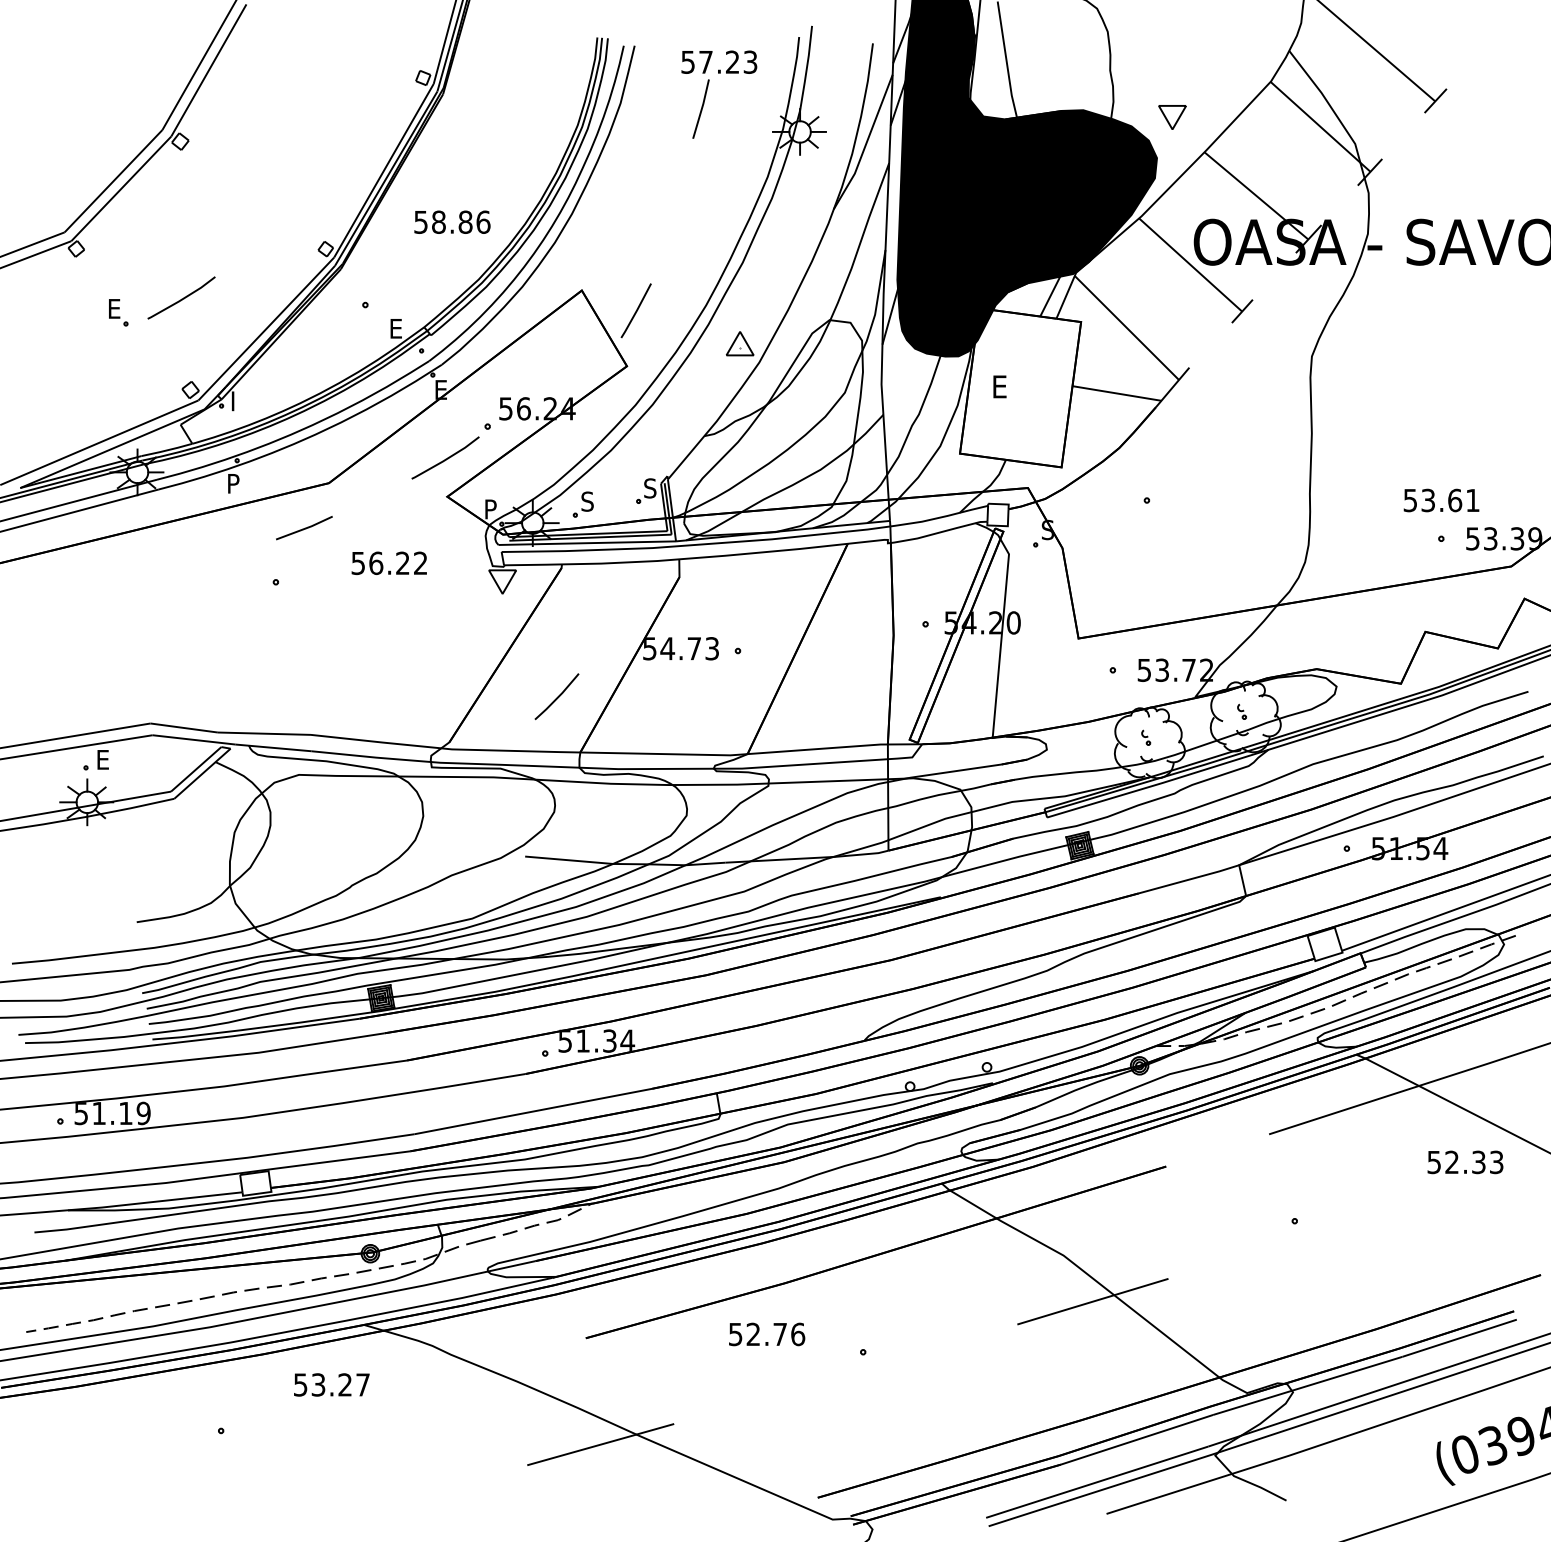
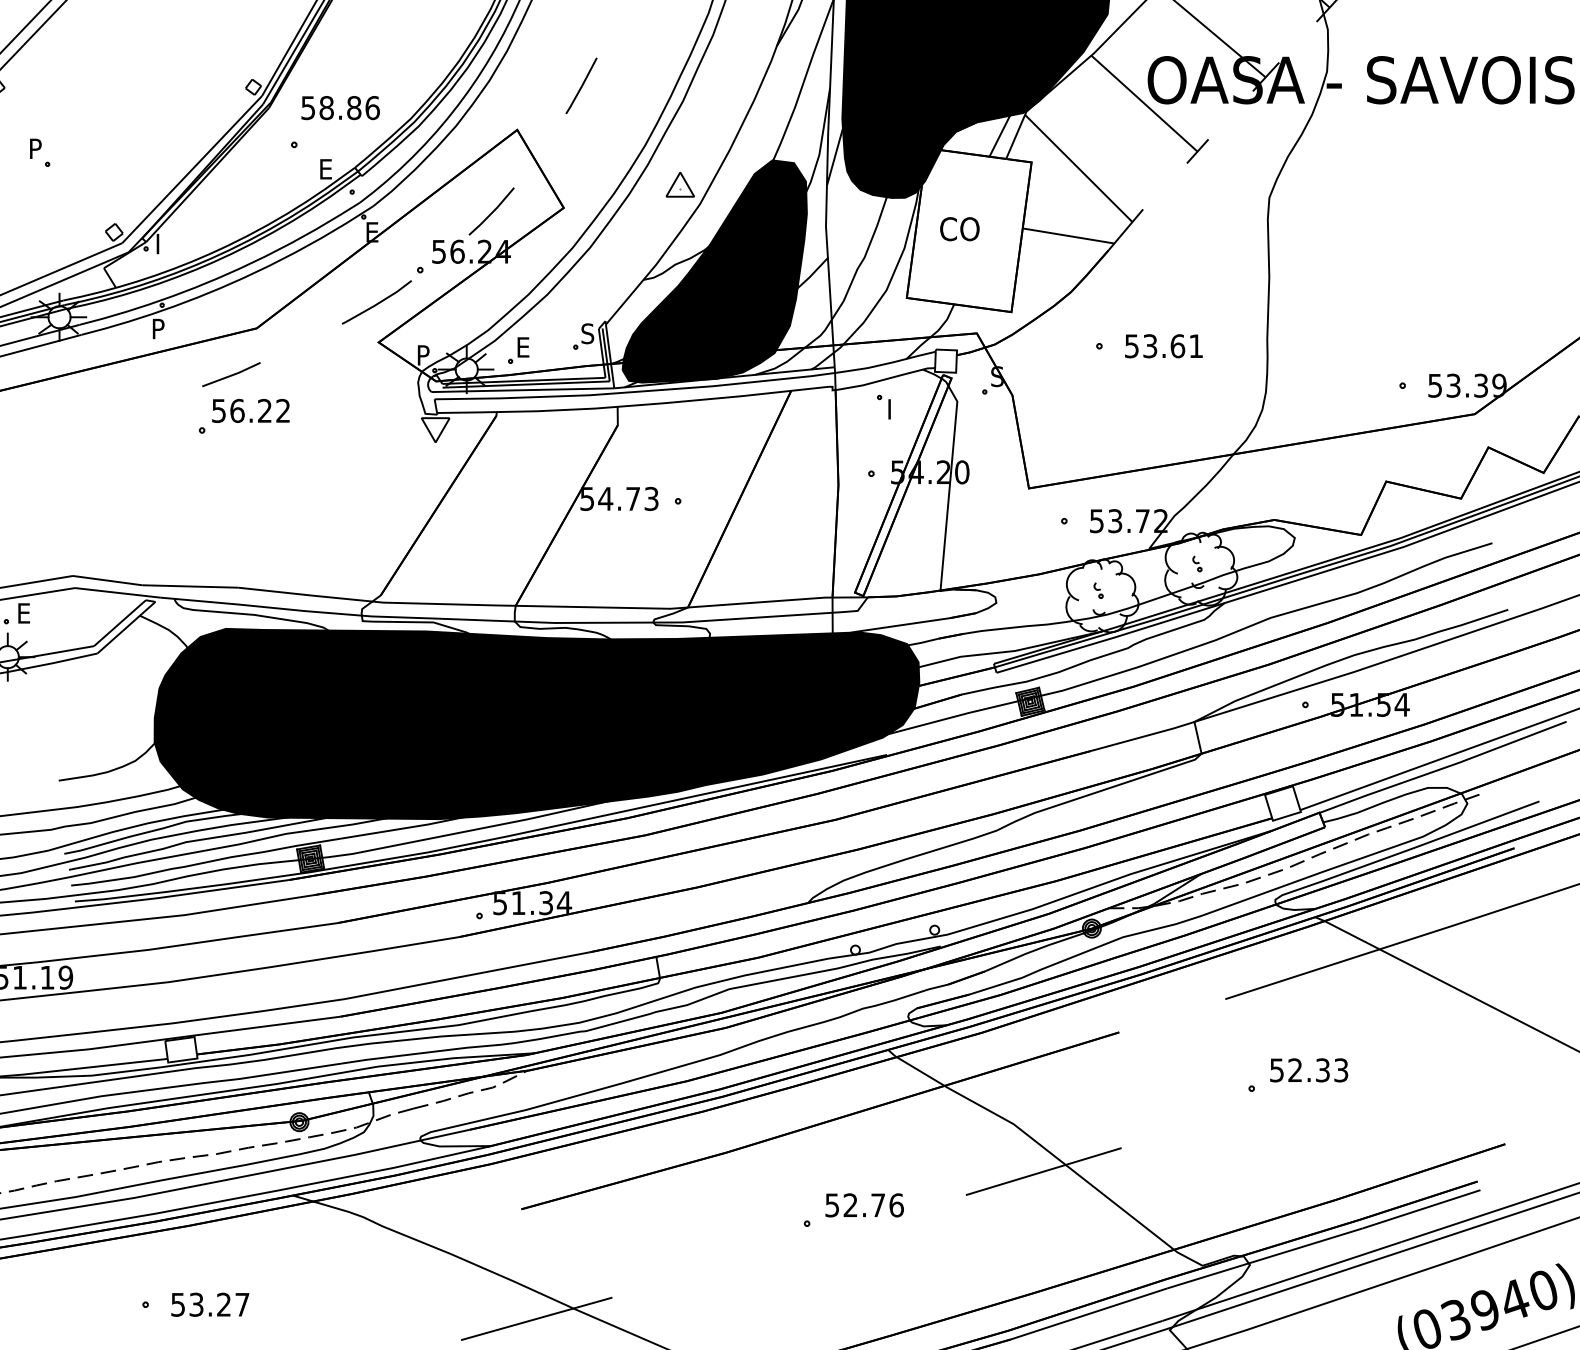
text: (452, 221) -> (340, 107), moved
line: (181, 298) -> (104, 138), removed
text: (115, 308) -> (36, 148), E -> P
line: (636, 310) -> (581, 85), moved
text: (1011, 386) -> (959, 228), E -> CO
fill: (773, 427) -> (714, 271), added
text: (1441, 500) -> (1163, 346), moved
text: (587, 501) -> (523, 347), S -> E
part: (937, 559) -> (883, 407), added
text: (388, 562) -> (250, 410), moved
line: (557, 696) -> (492, 211), moved
fill: (600, 866) -> (536, 723), added
text: (1465, 1162) -> (1309, 1070), moved
text: (767, 1334) -> (865, 1205), moved
text: (331, 1384) -> (209, 1304), moved

